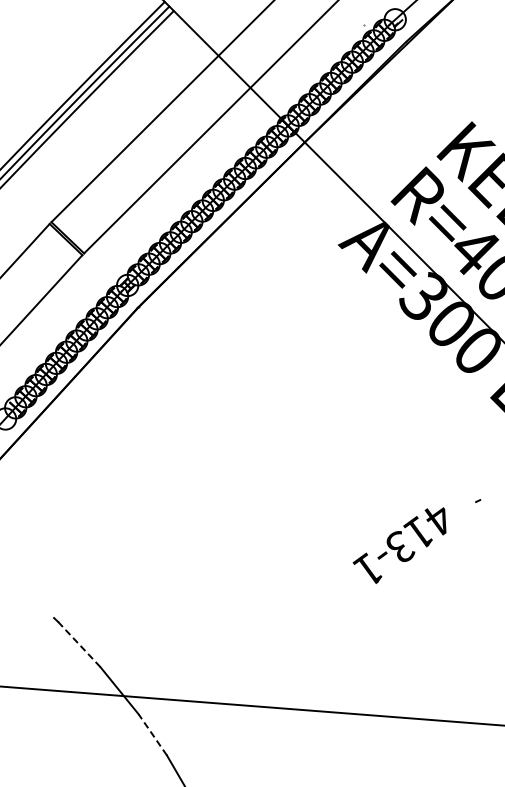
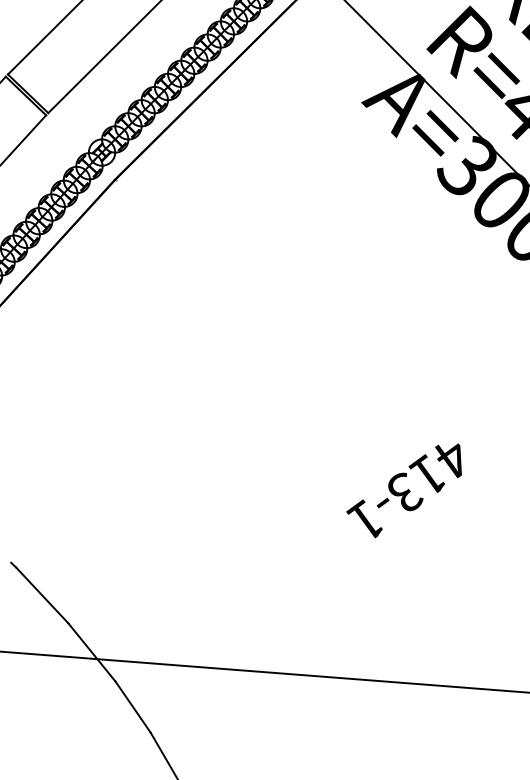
text: (399, 545) -> (404, 490), moved
line: (79, 644) -> (42, 595), dashed -> solid
line: (152, 734) -> (132, 706), dashed -> solid

